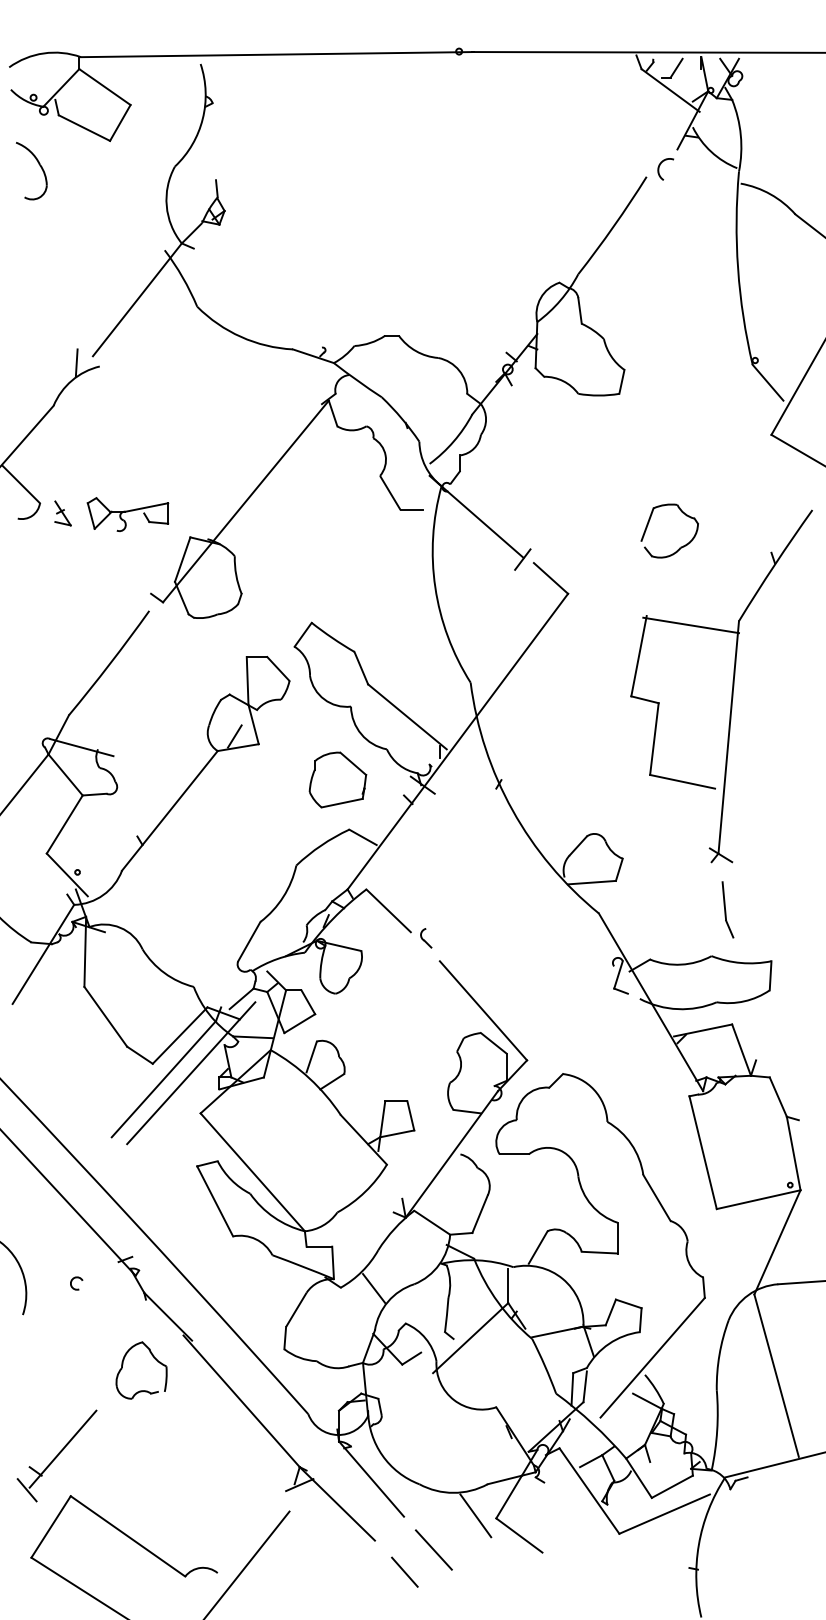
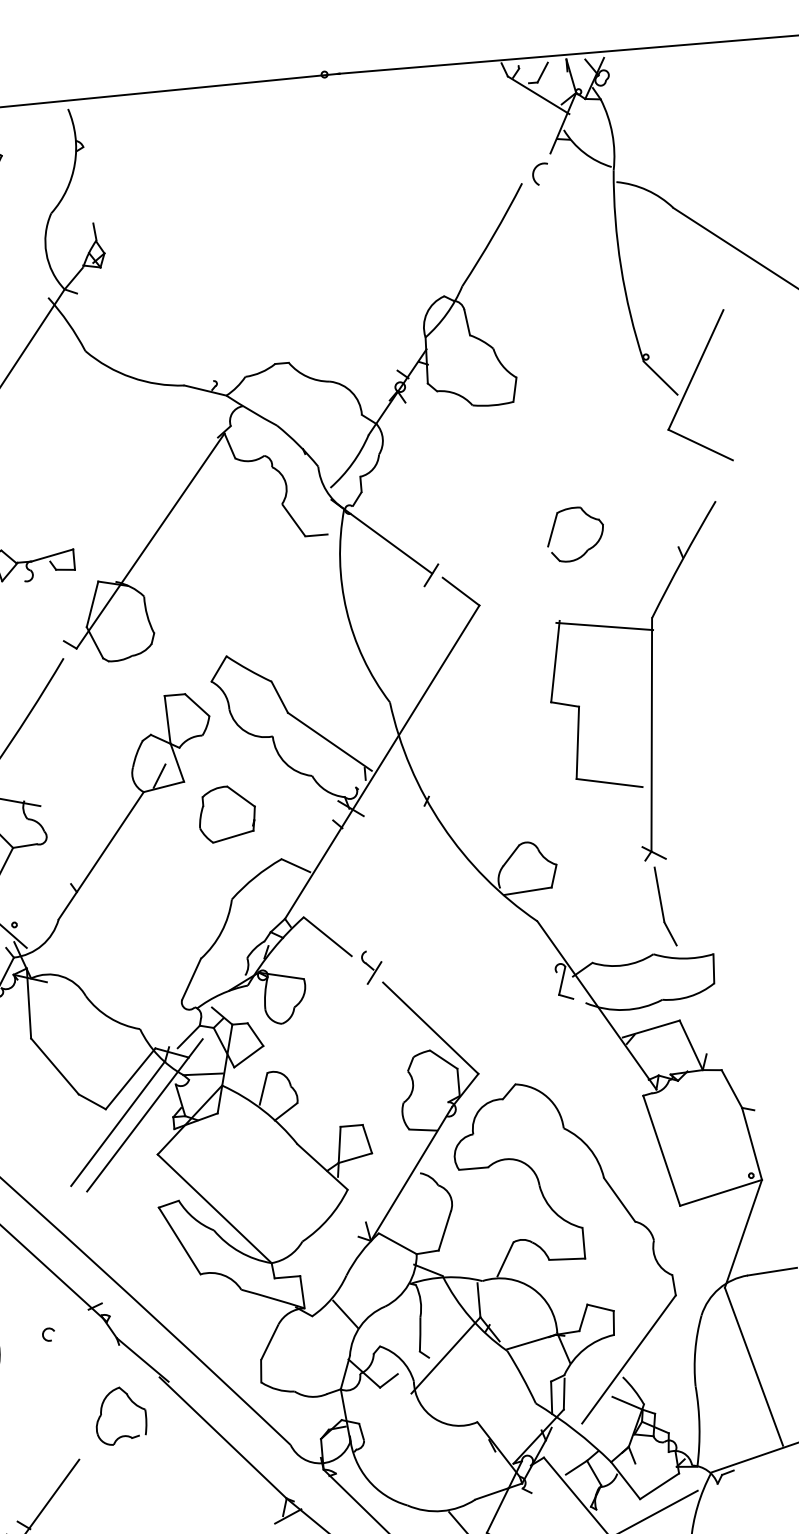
part: (337, 779) -> (226, 813), moved
part: (727, 909) -> (665, 906), size x1.43
line: (431, 950) -> (373, 972), added

